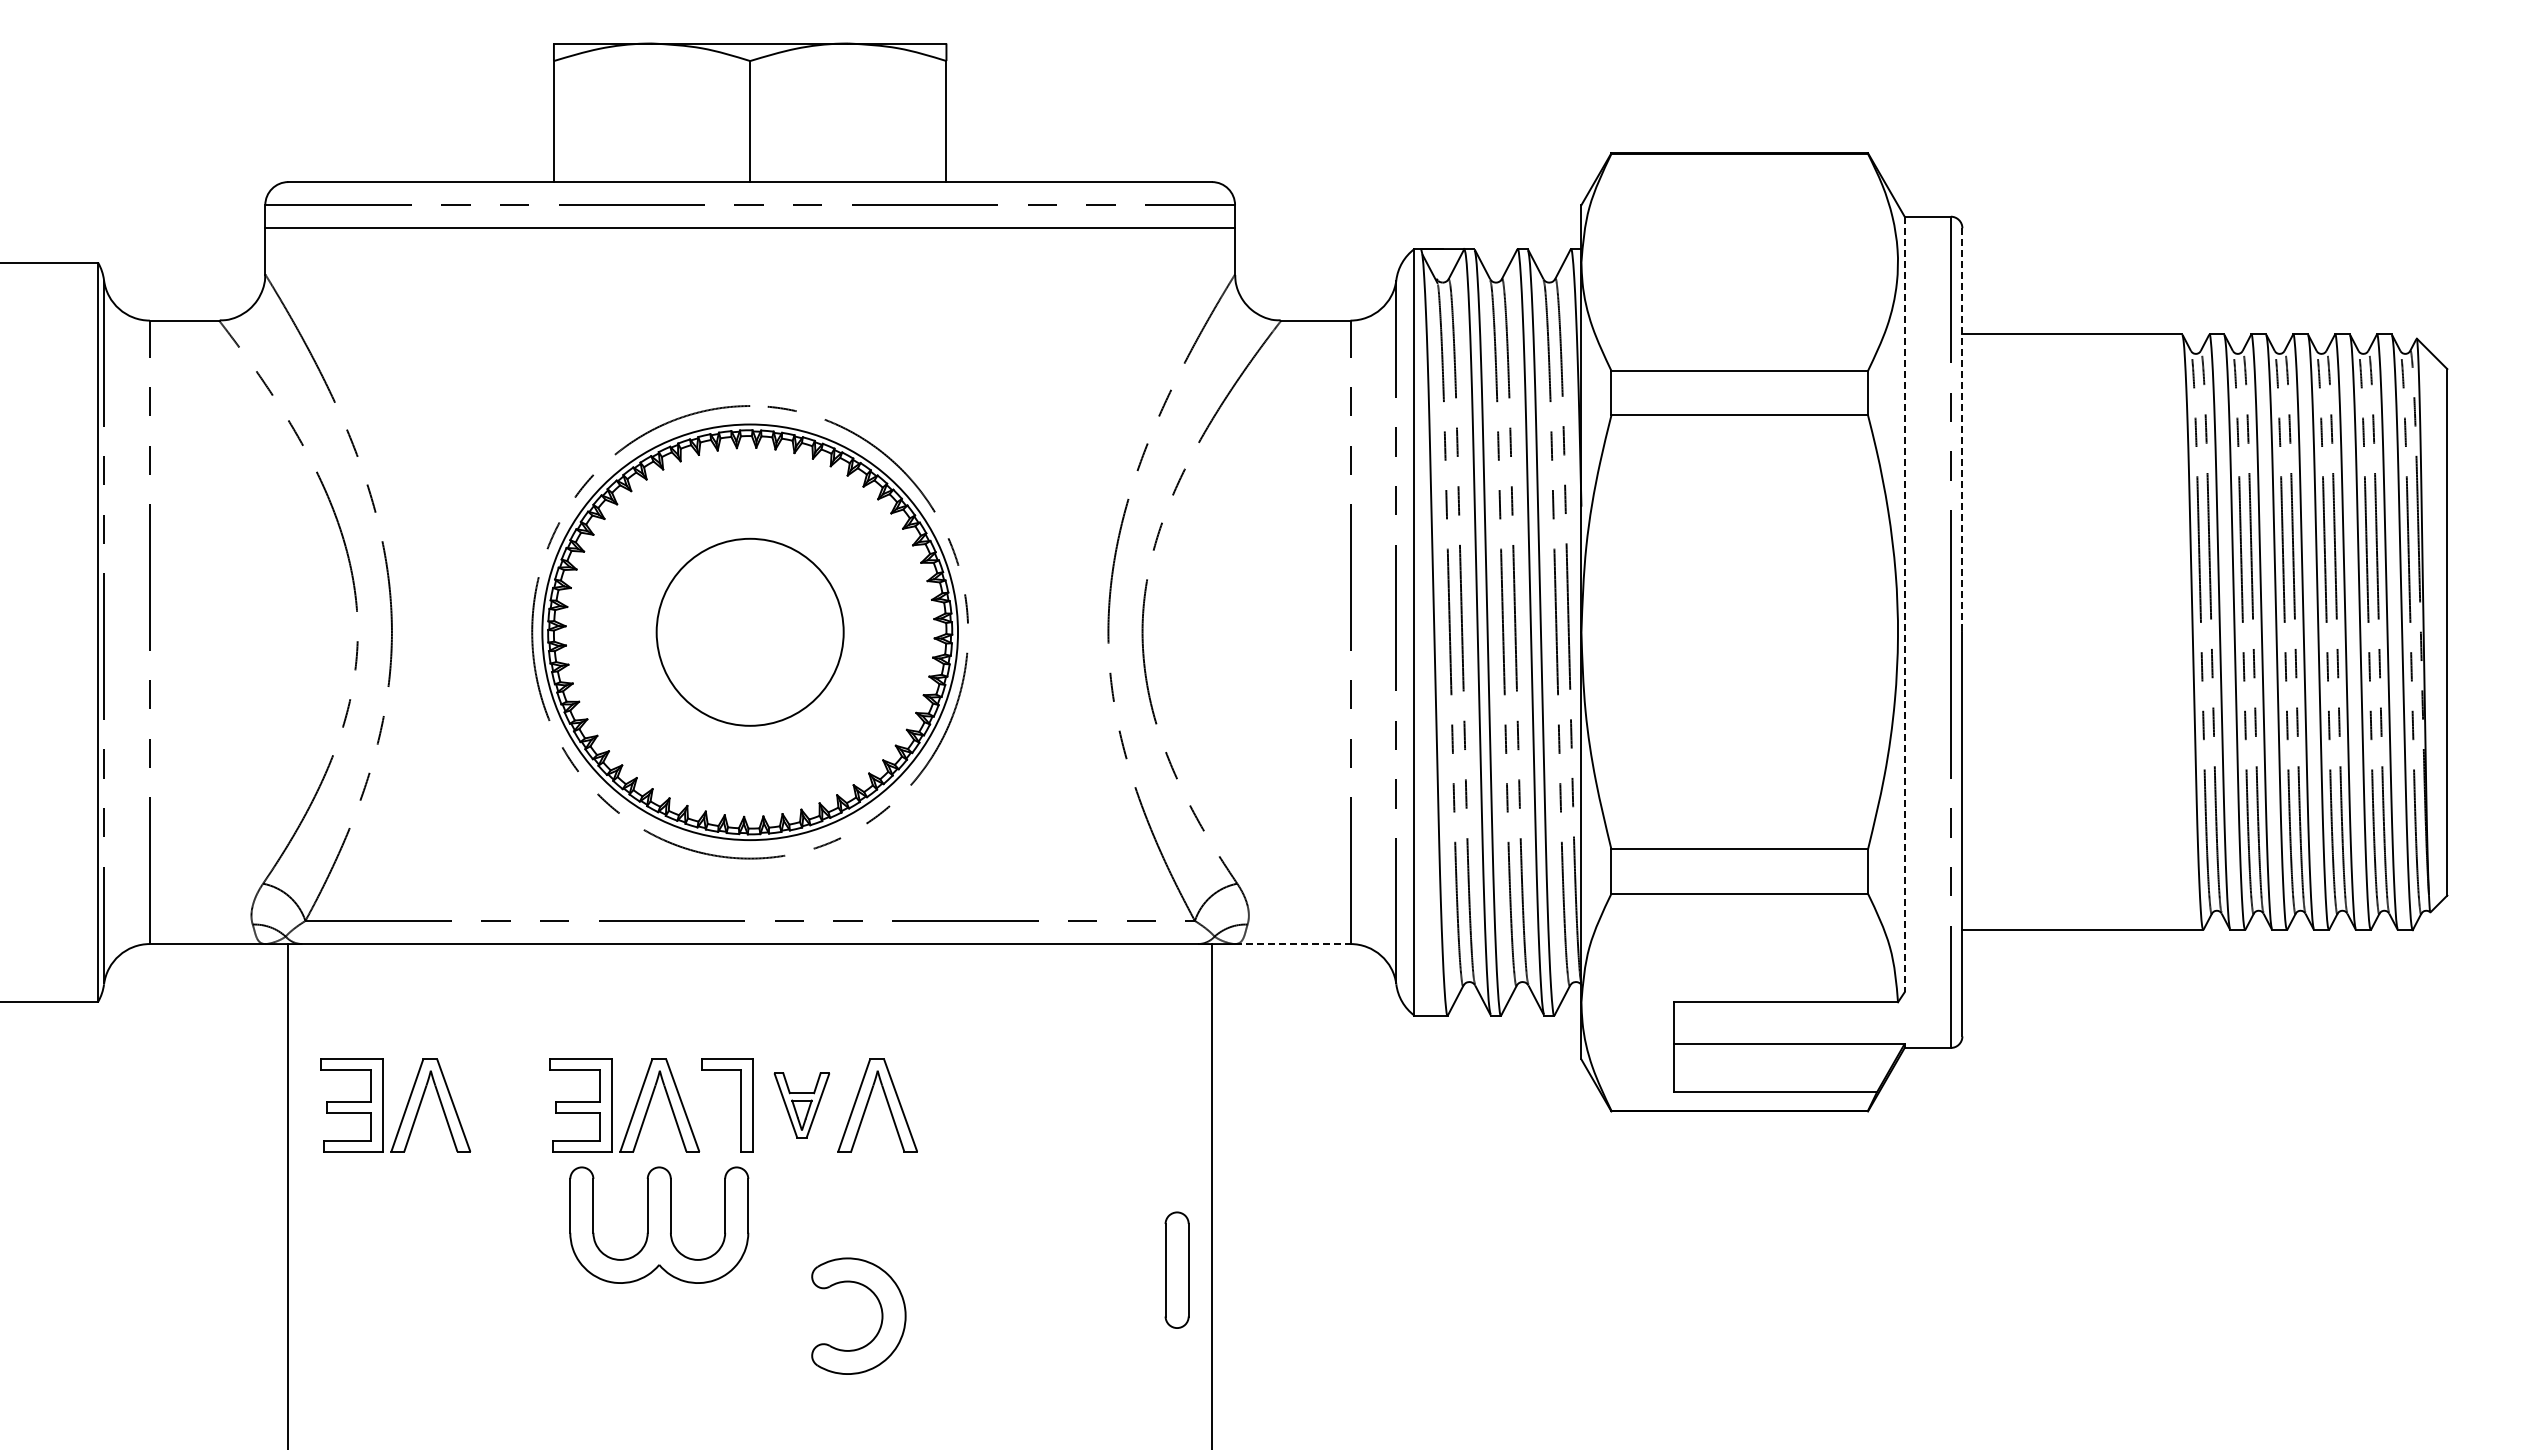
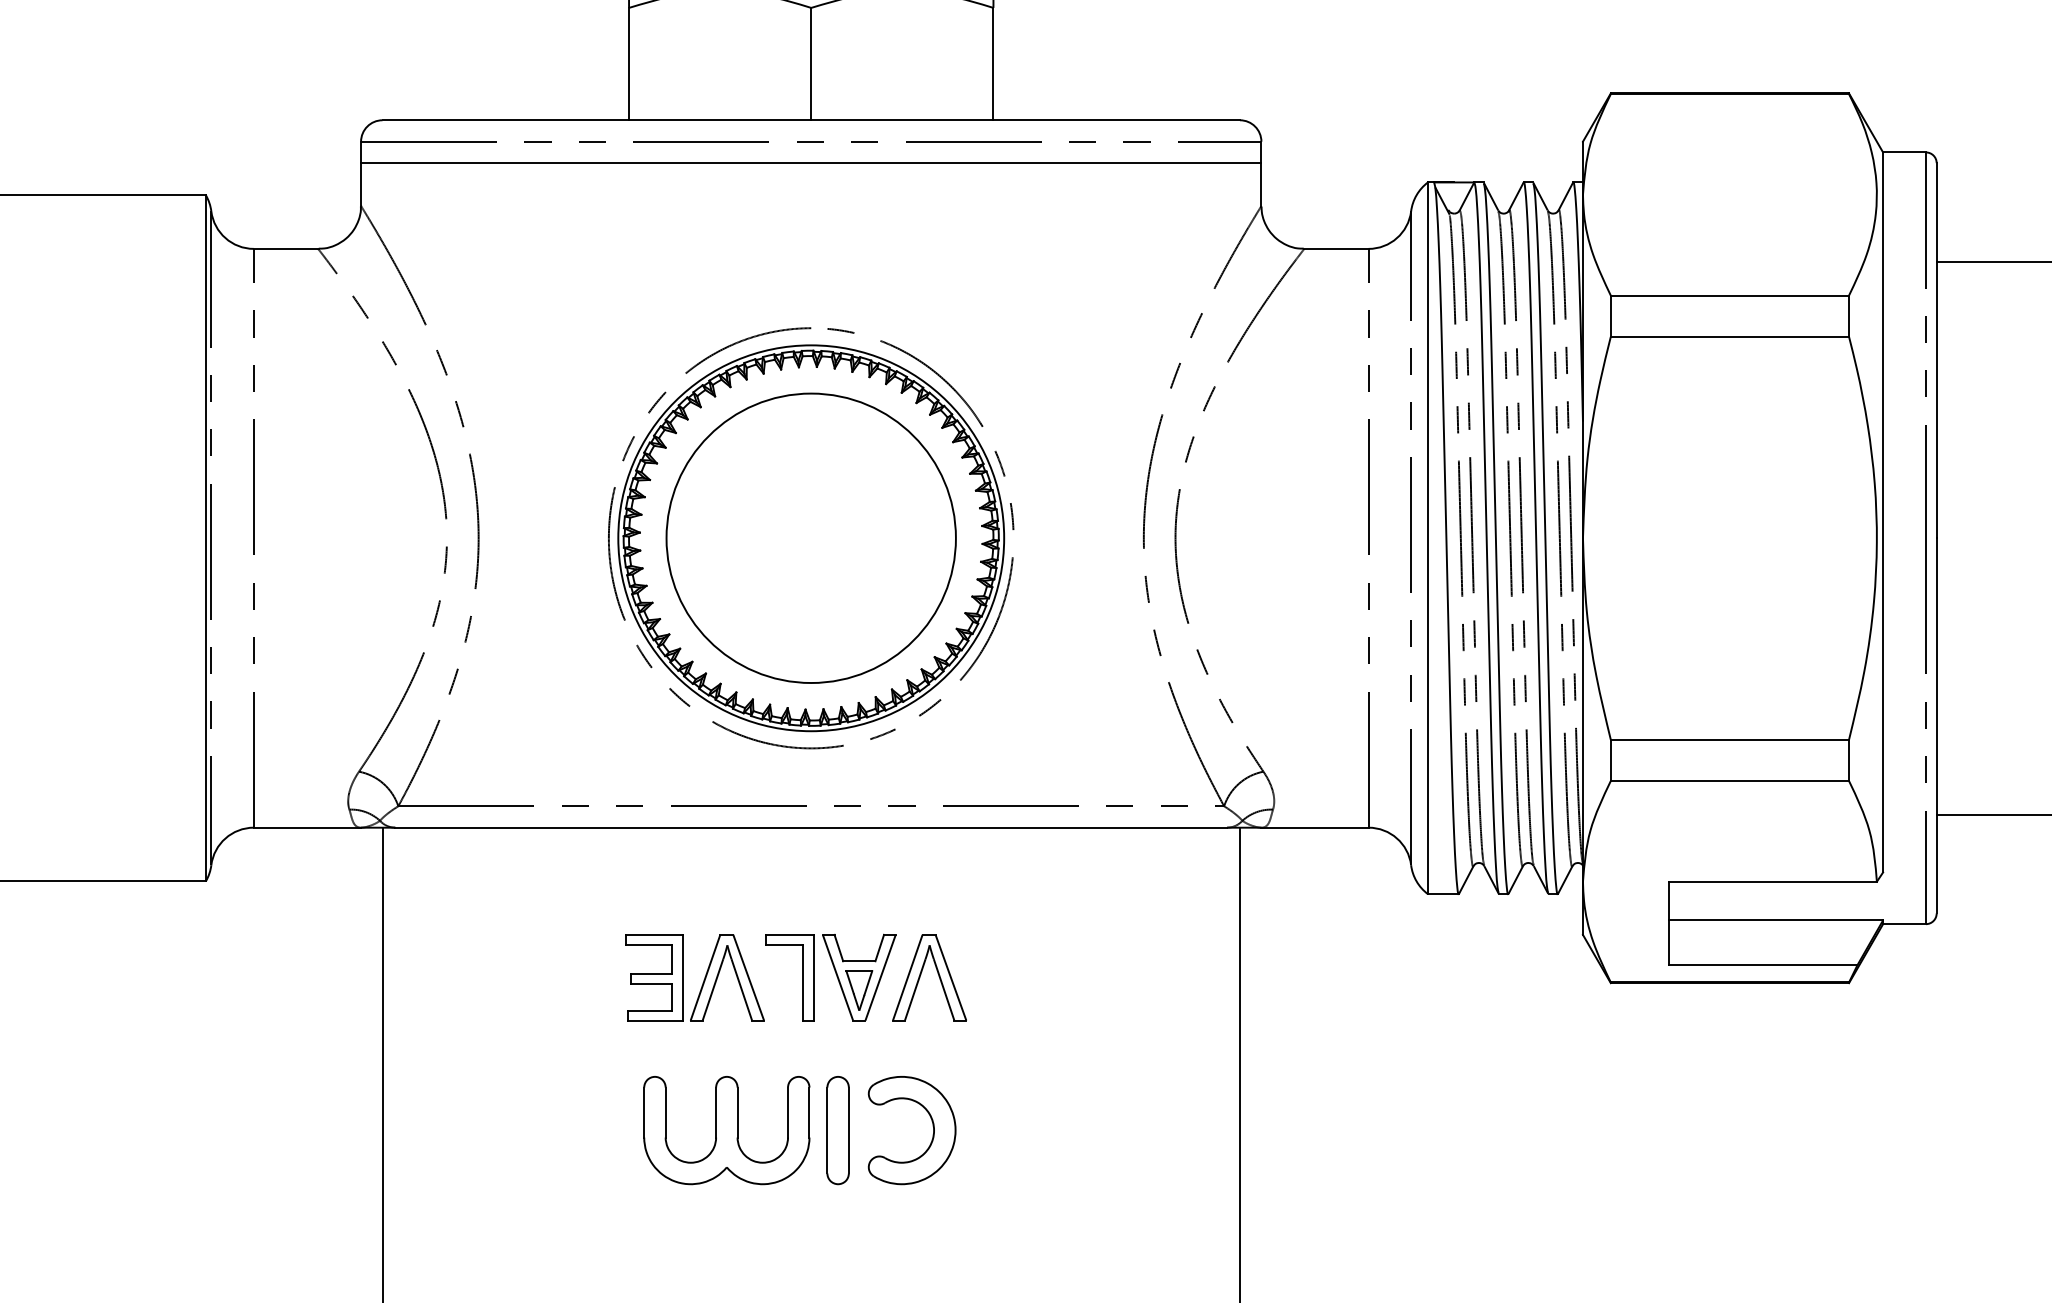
line: (1962, 430) -> (1936, 350), dashed -> solid
line: (1904, 604) -> (1882, 512), dashed -> solid
circle: (750, 632) -> (811, 538), size x1.67
line: (1292, 944) -> (1314, 828), dashed -> solid
part: (801, 1105) -> (858, 977), size x1.43
part: (405, 1107) -> (491, 979), removed
part: (659, 1224) -> (727, 1129), moved
part: (1176, 1269) -> (837, 1129), moved
part: (881, 1315) -> (933, 1129), moved

